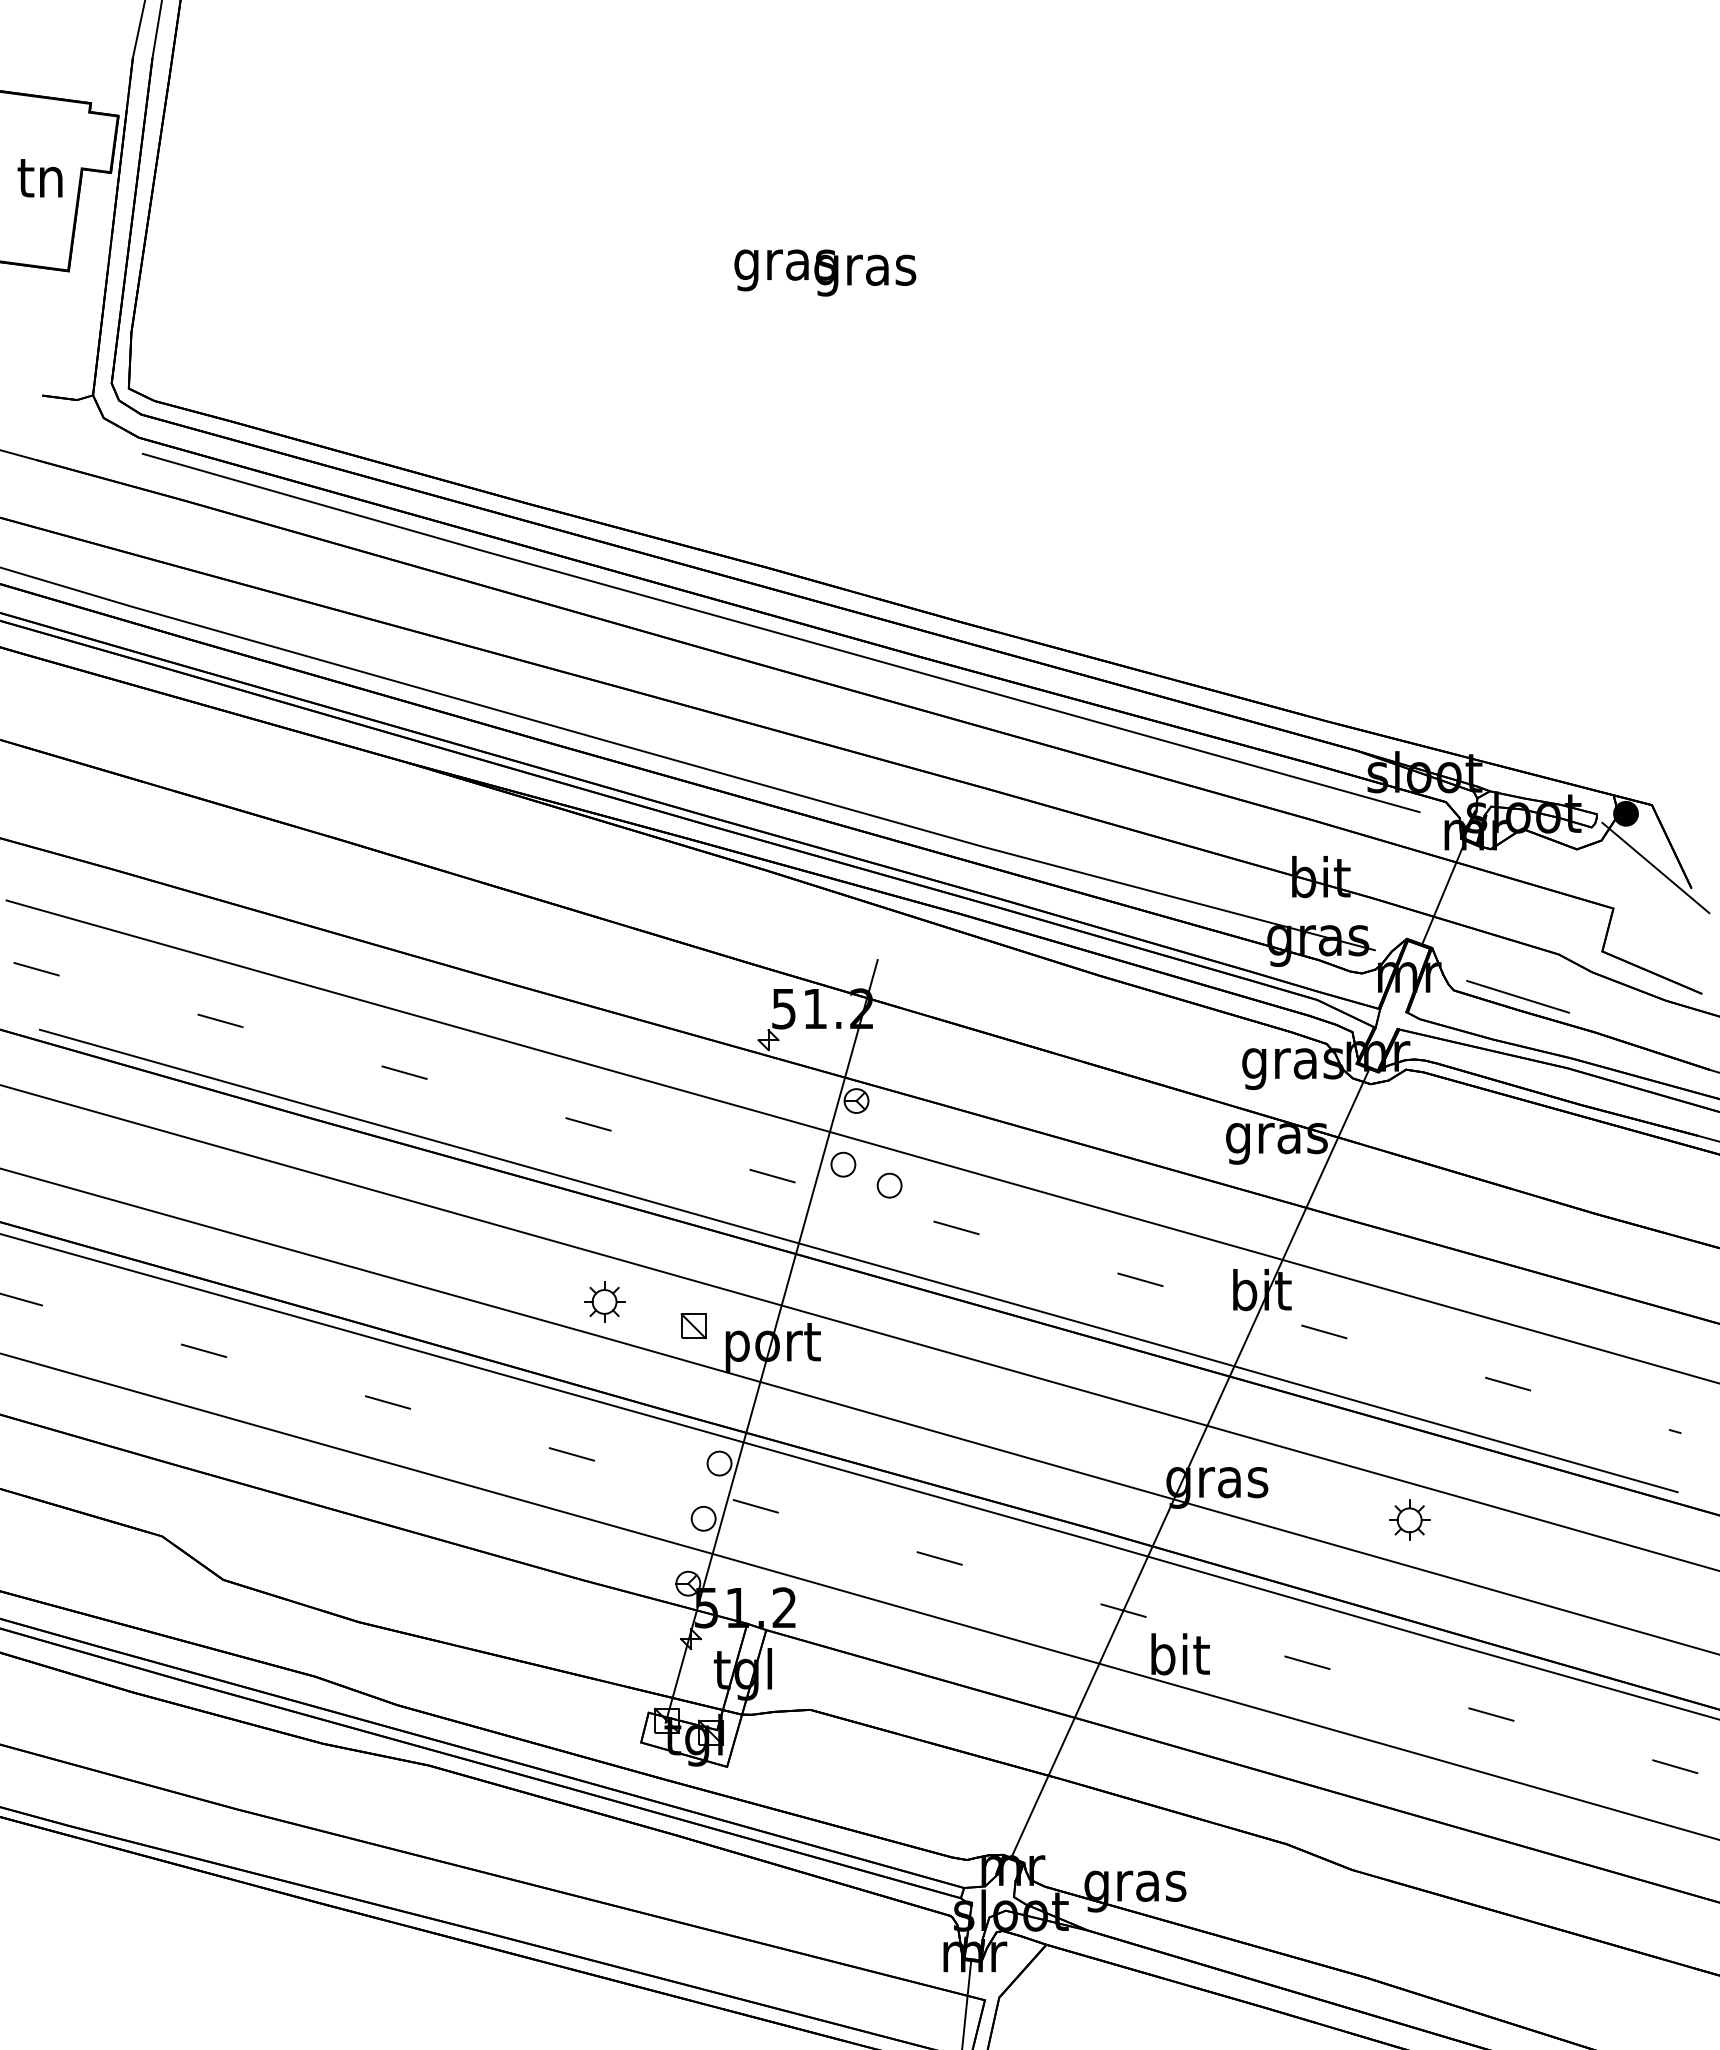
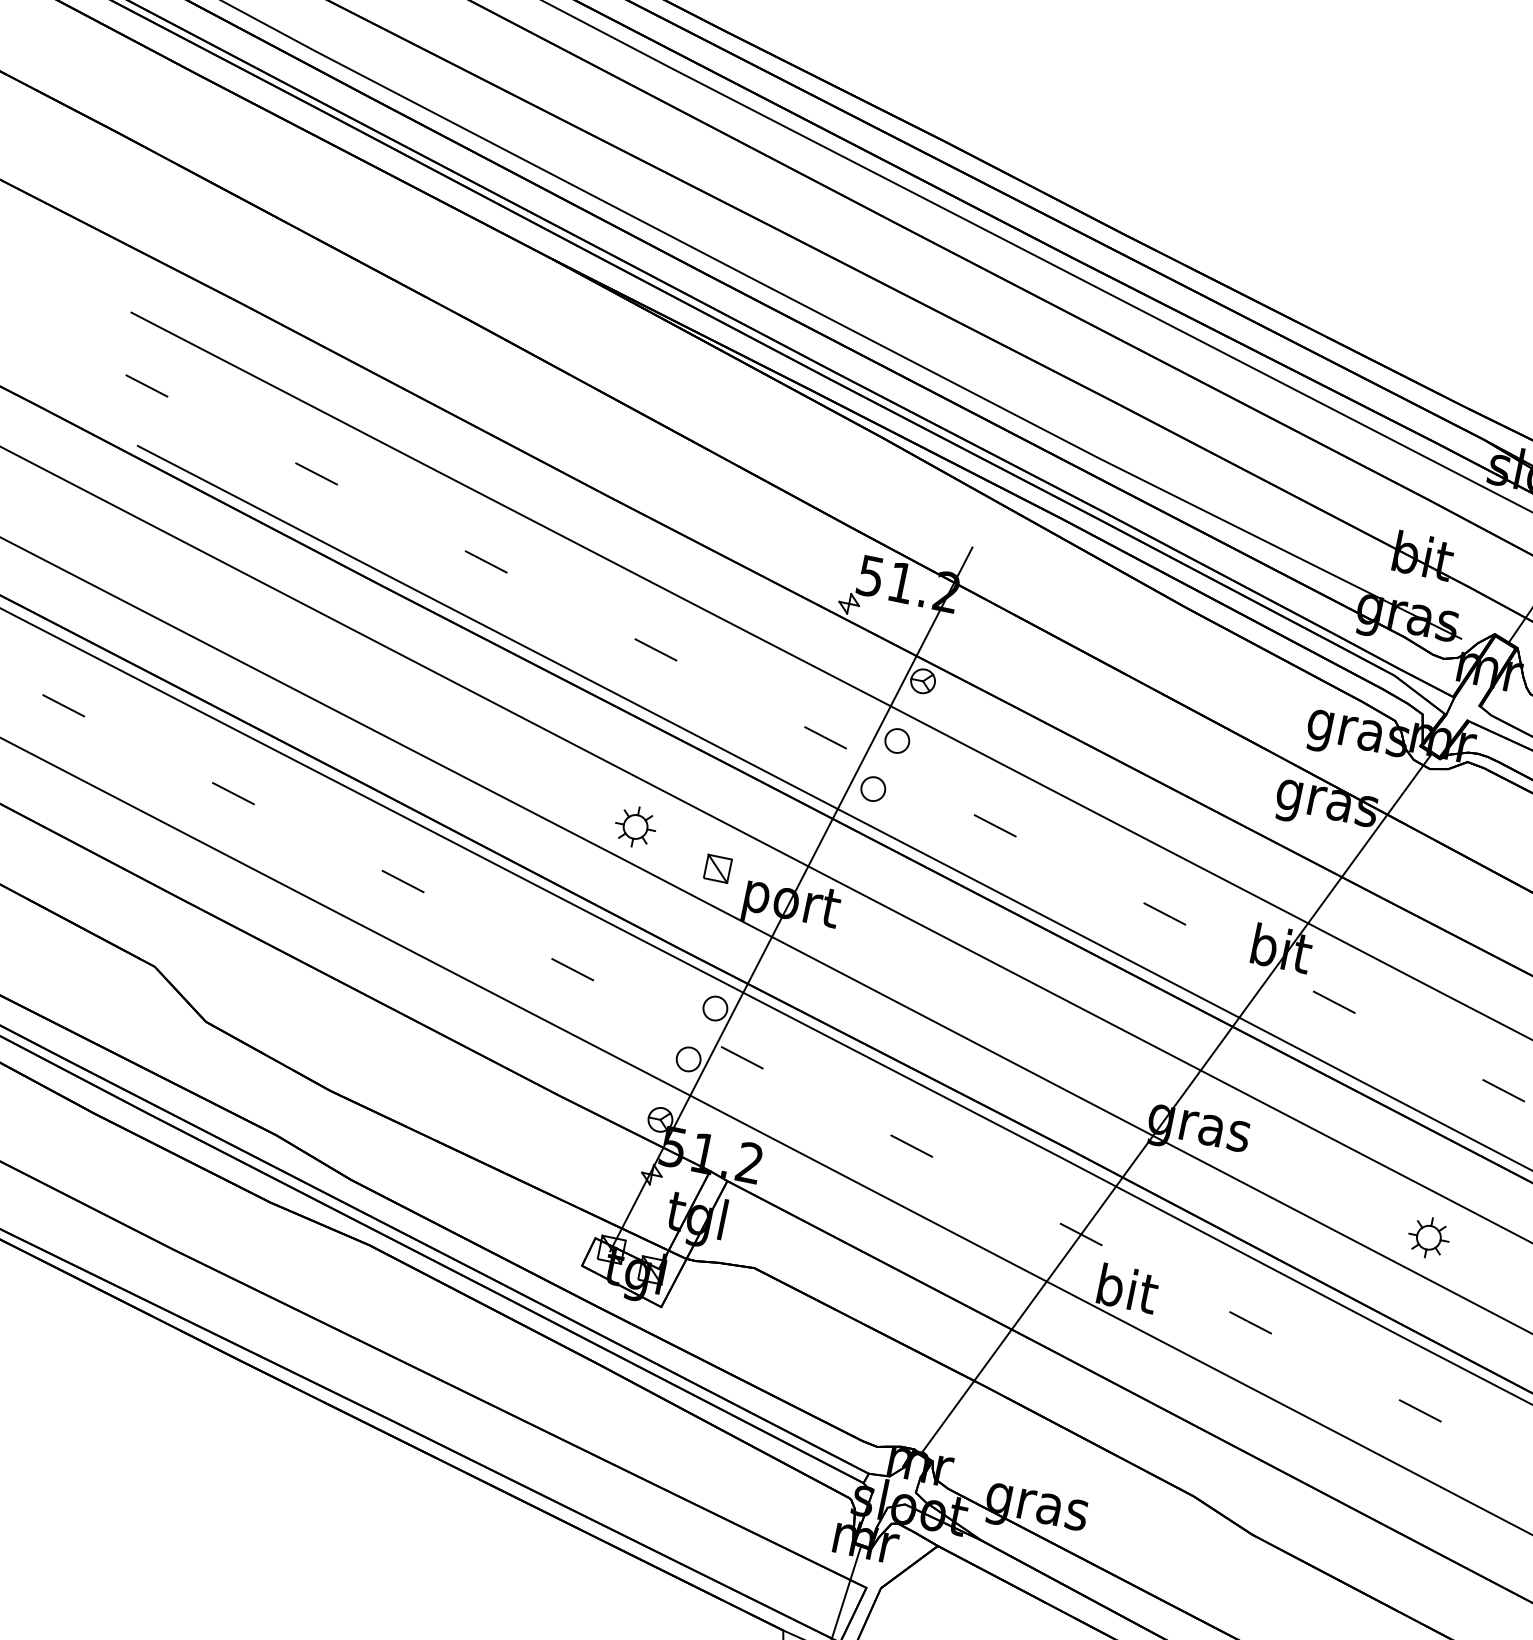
part: (889, 1185) -> (873, 788), moved
part: (1409, 1519) -> (1428, 1236), moved

